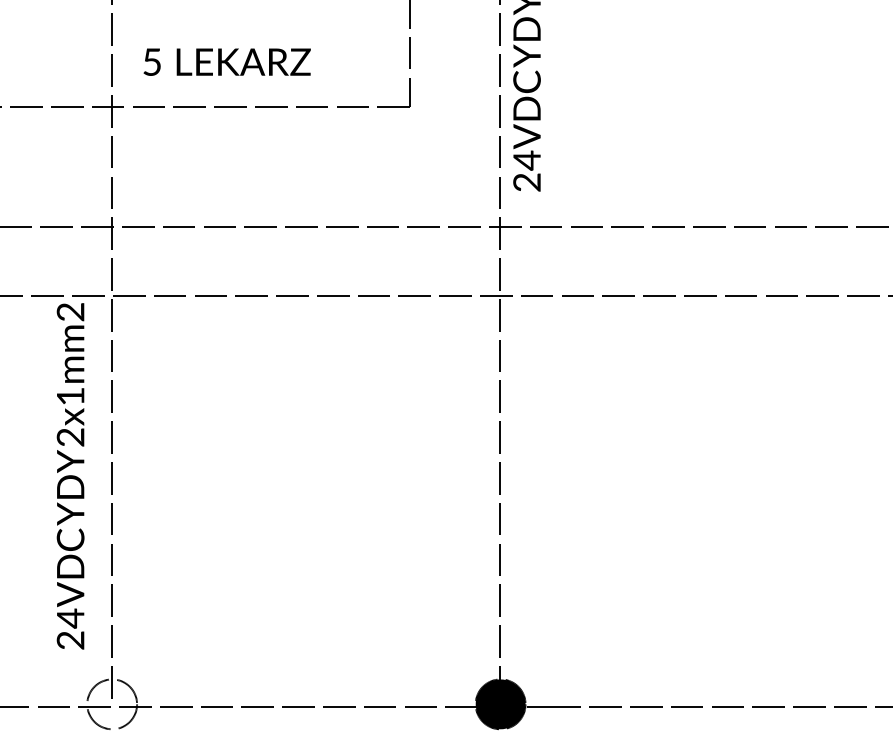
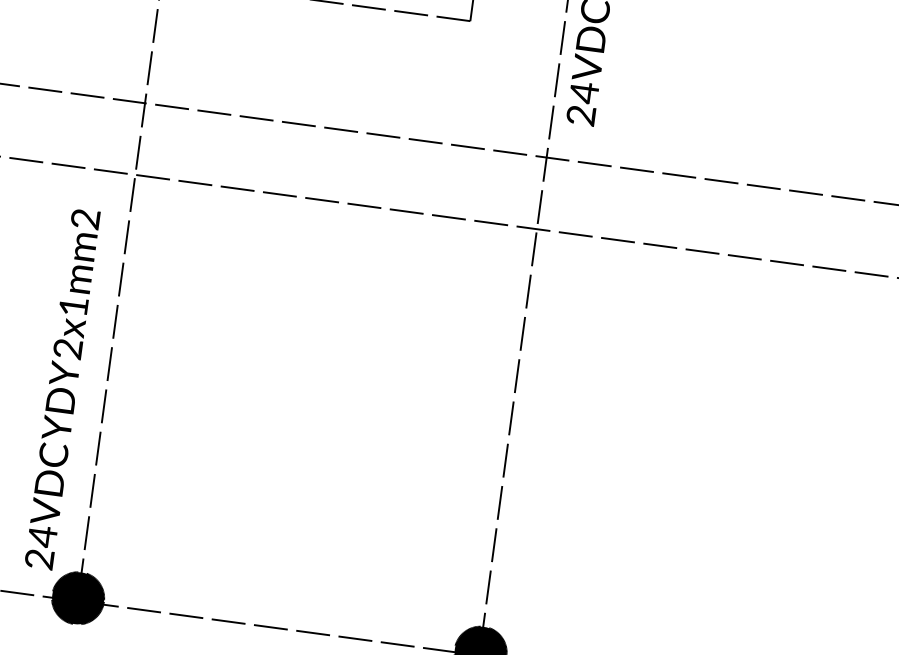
text: (70, 476) -> (62, 389), moved
fill: (112, 704) -> (78, 598), added

